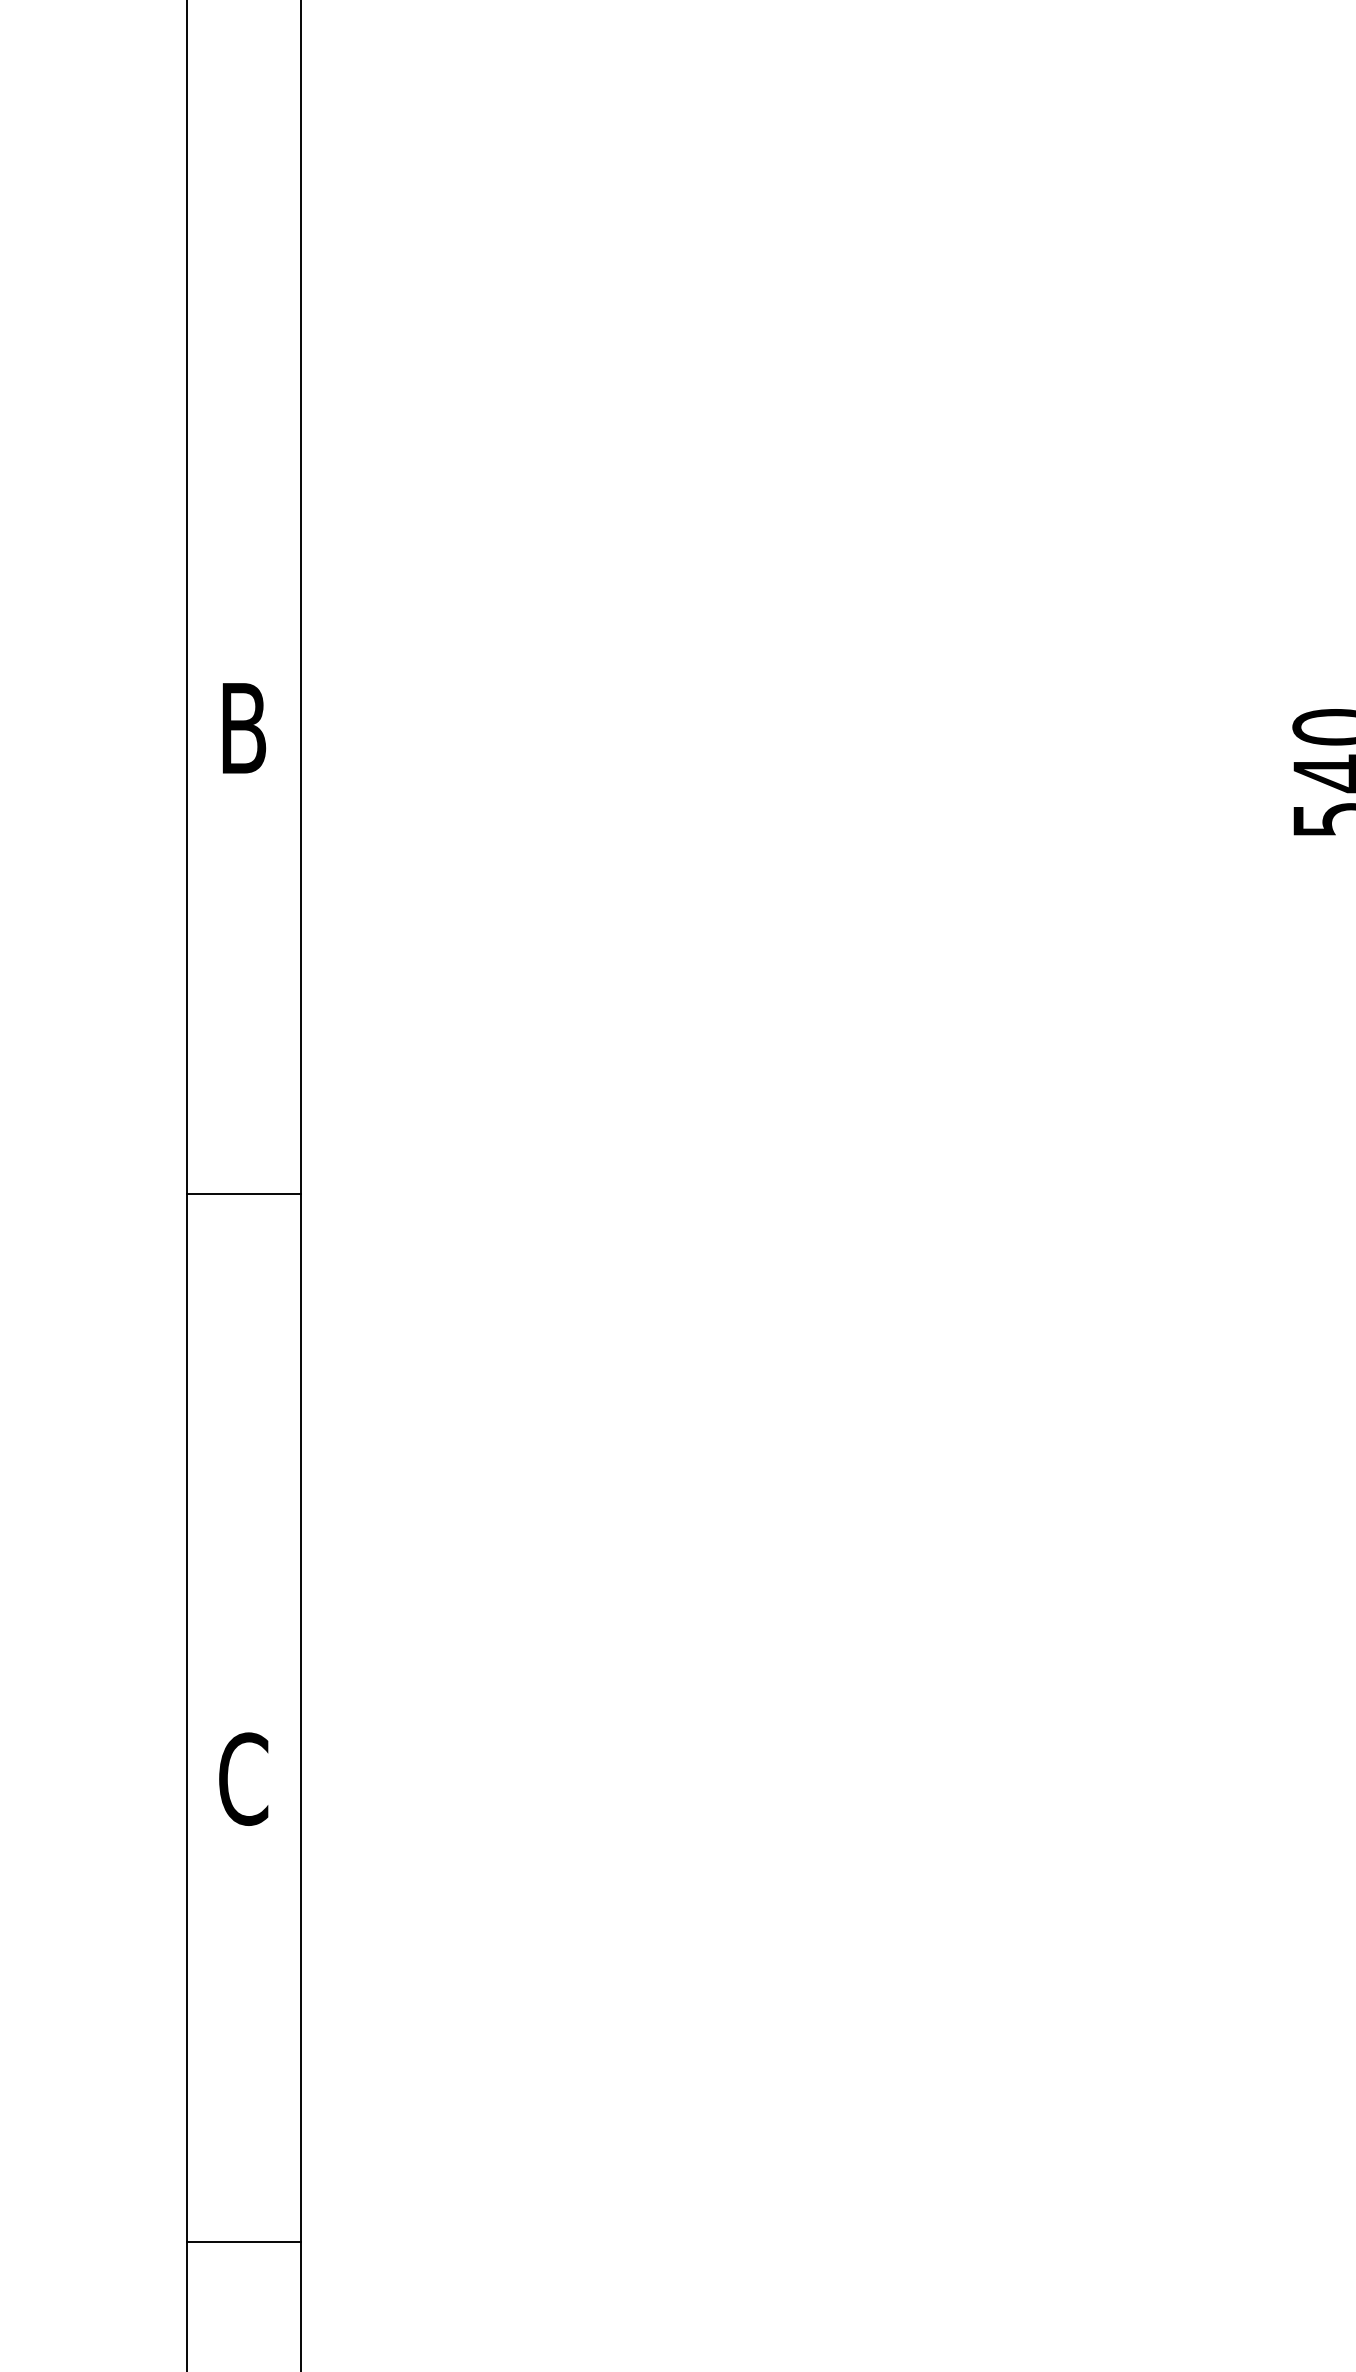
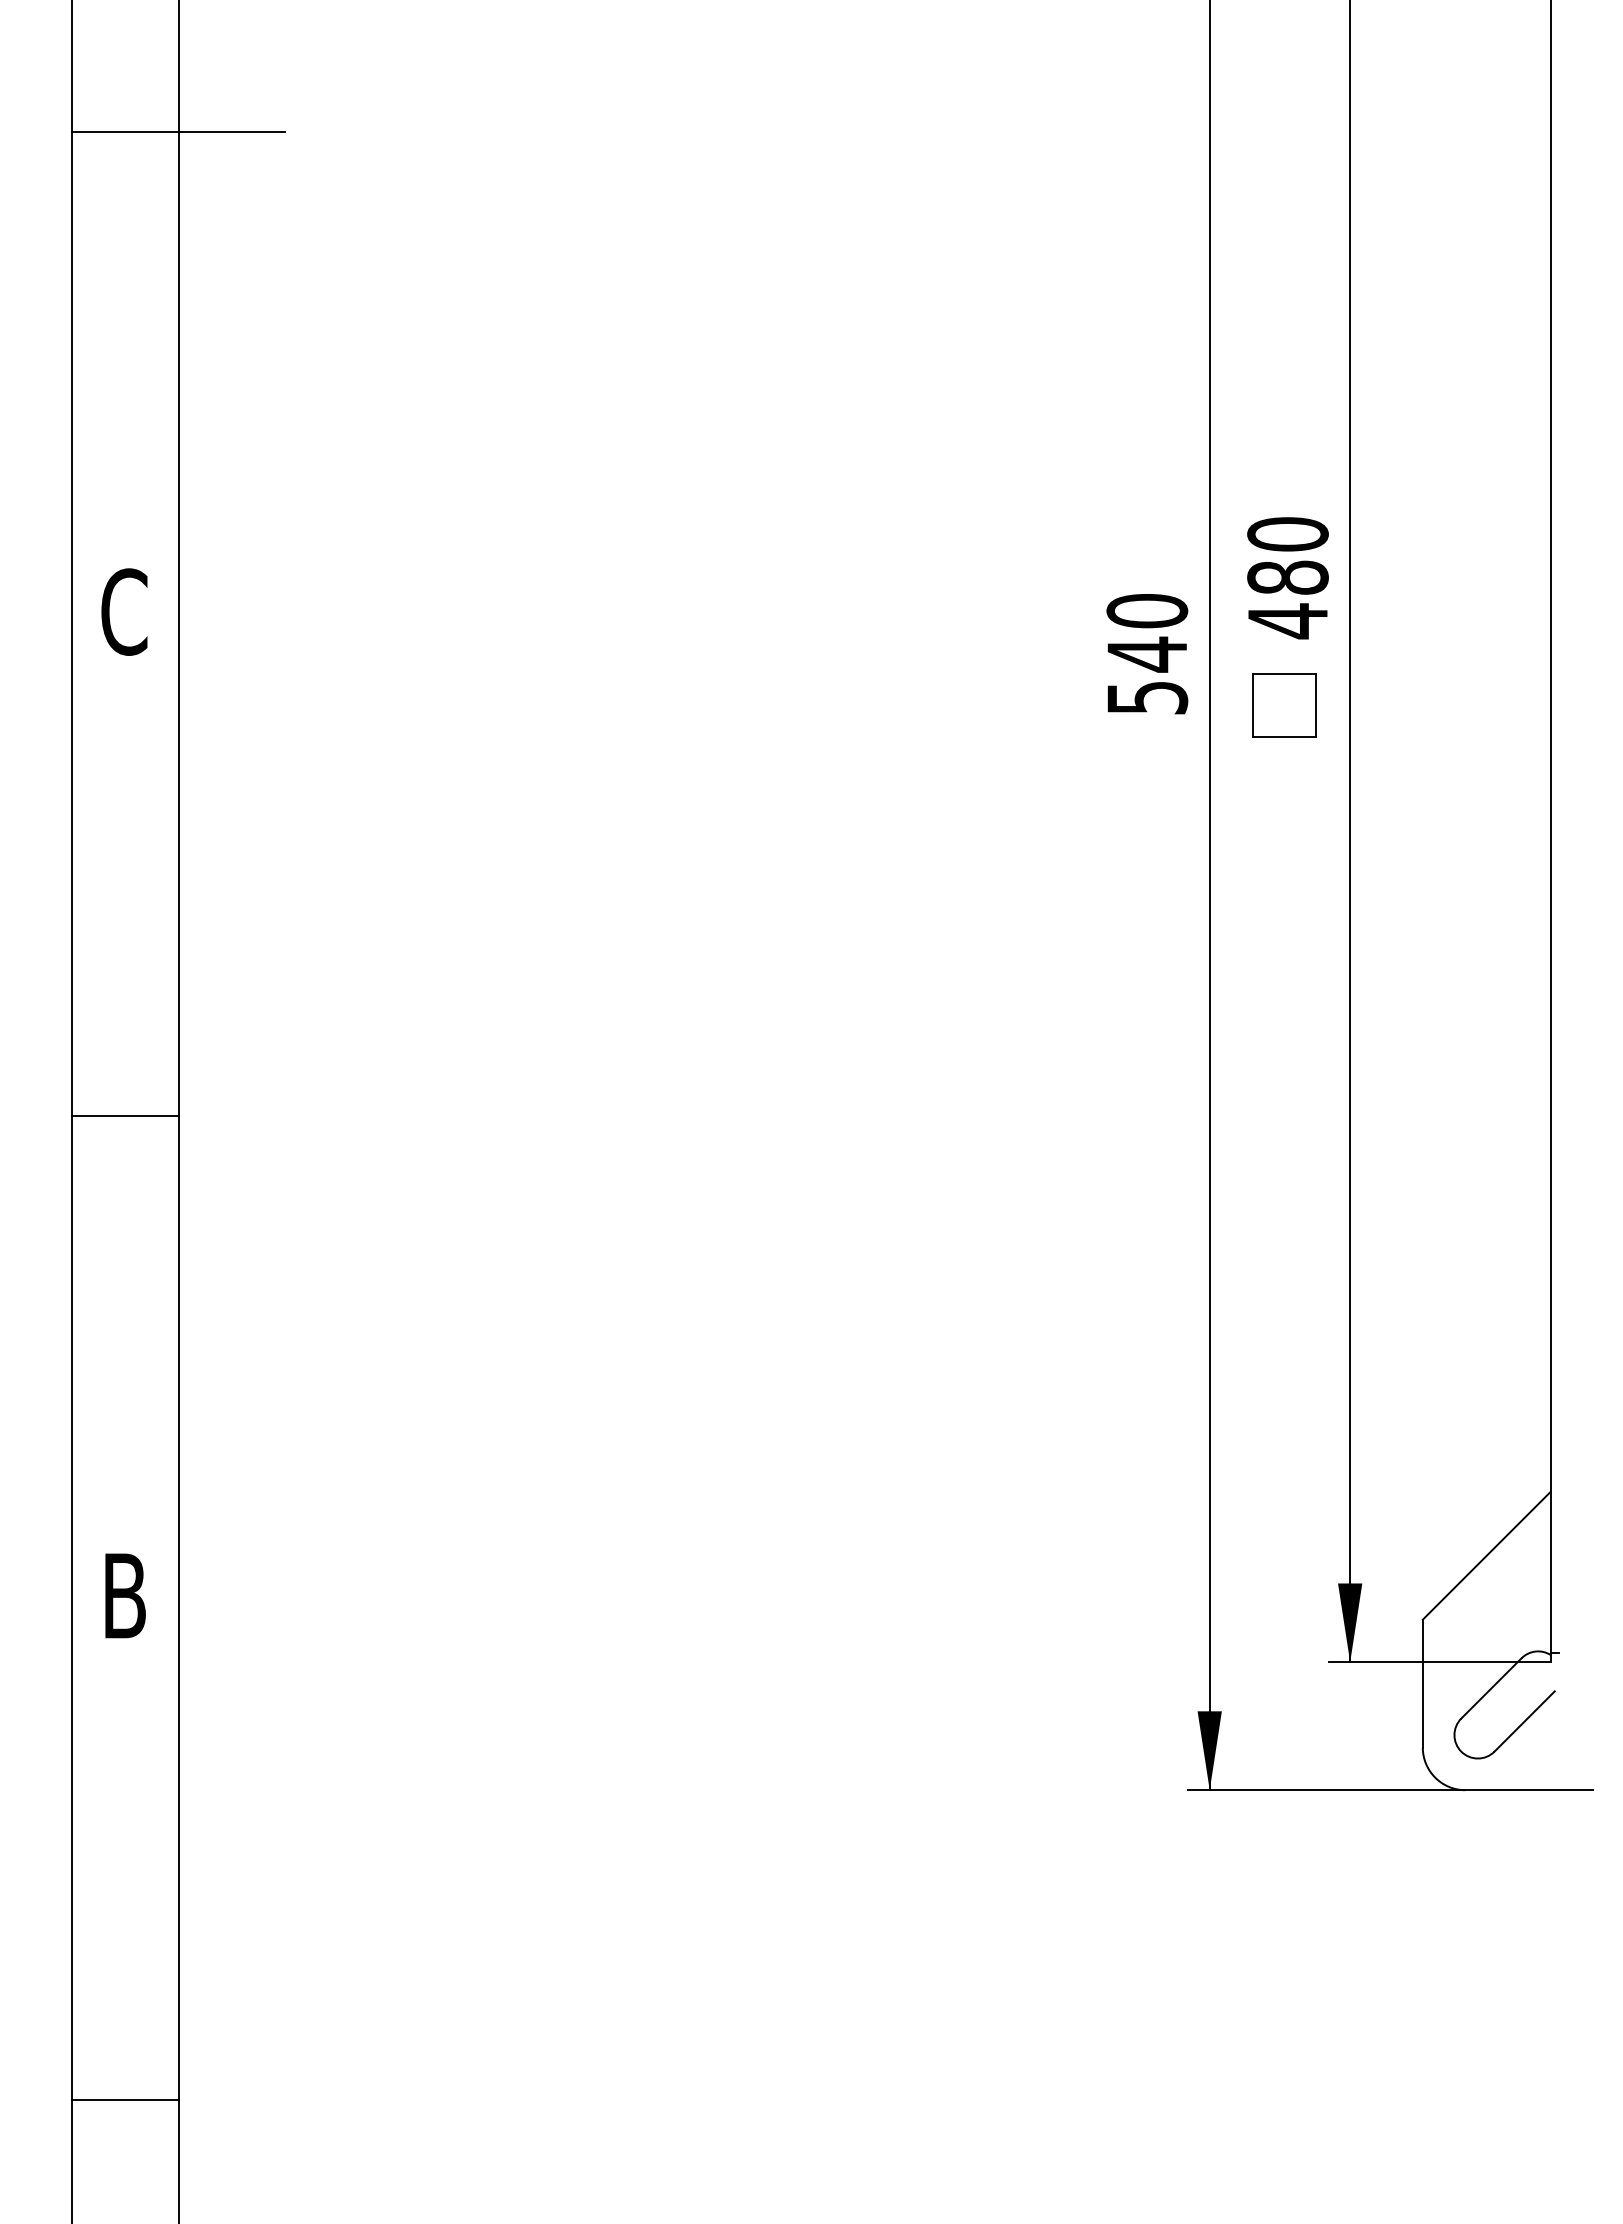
line: (301, 216) -> (178, 132), added
text: (243, 727) -> (124, 611), B -> C
line: (243, 1194) -> (124, 1116), moved
text: (243, 1778) -> (124, 1595), C -> B
line: (243, 2242) -> (124, 2100), moved

